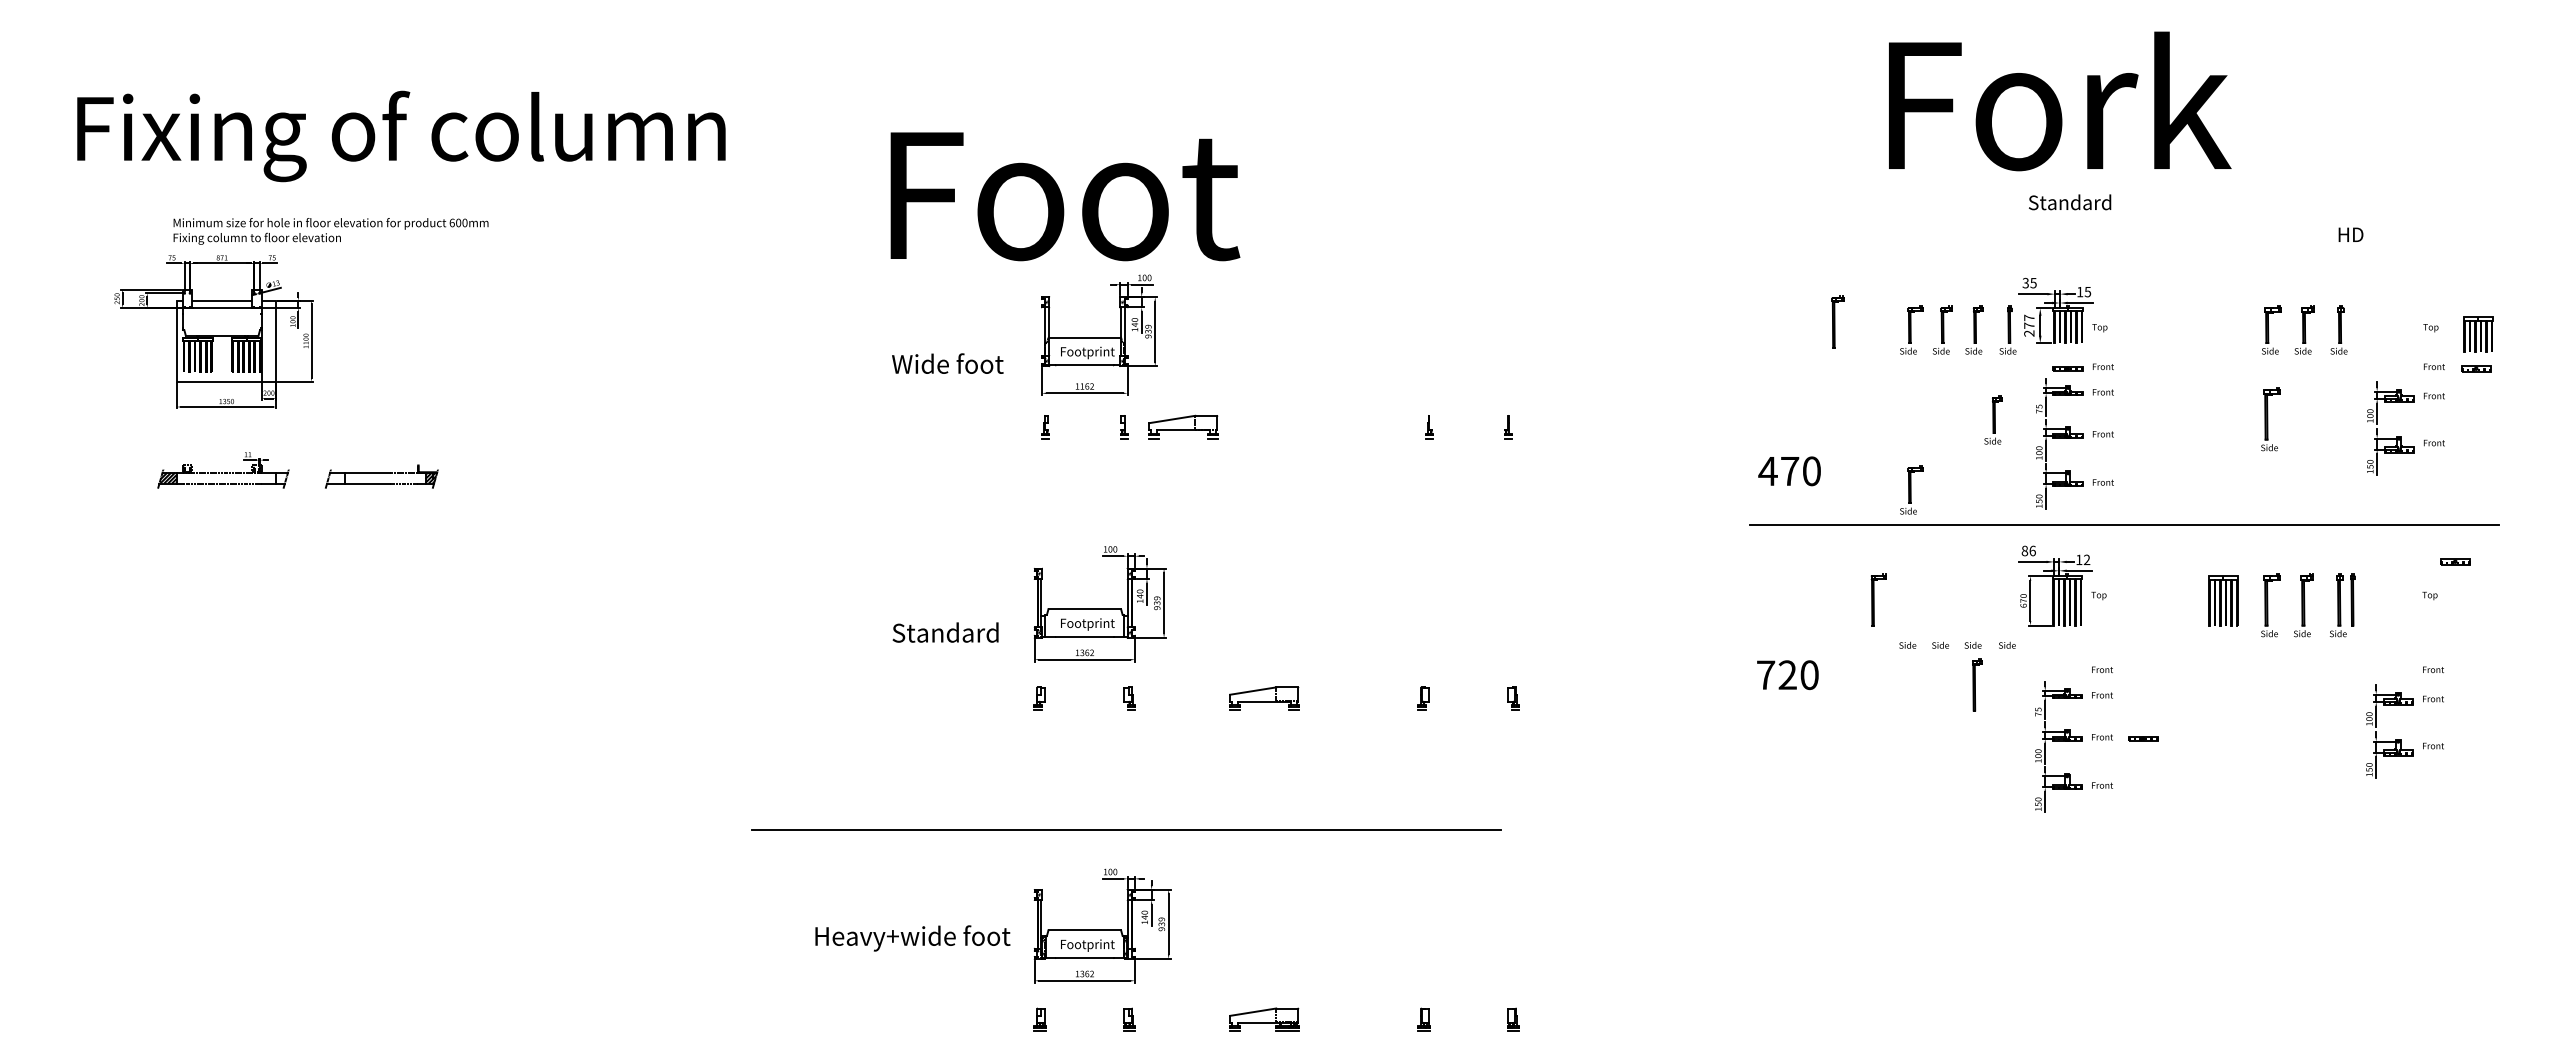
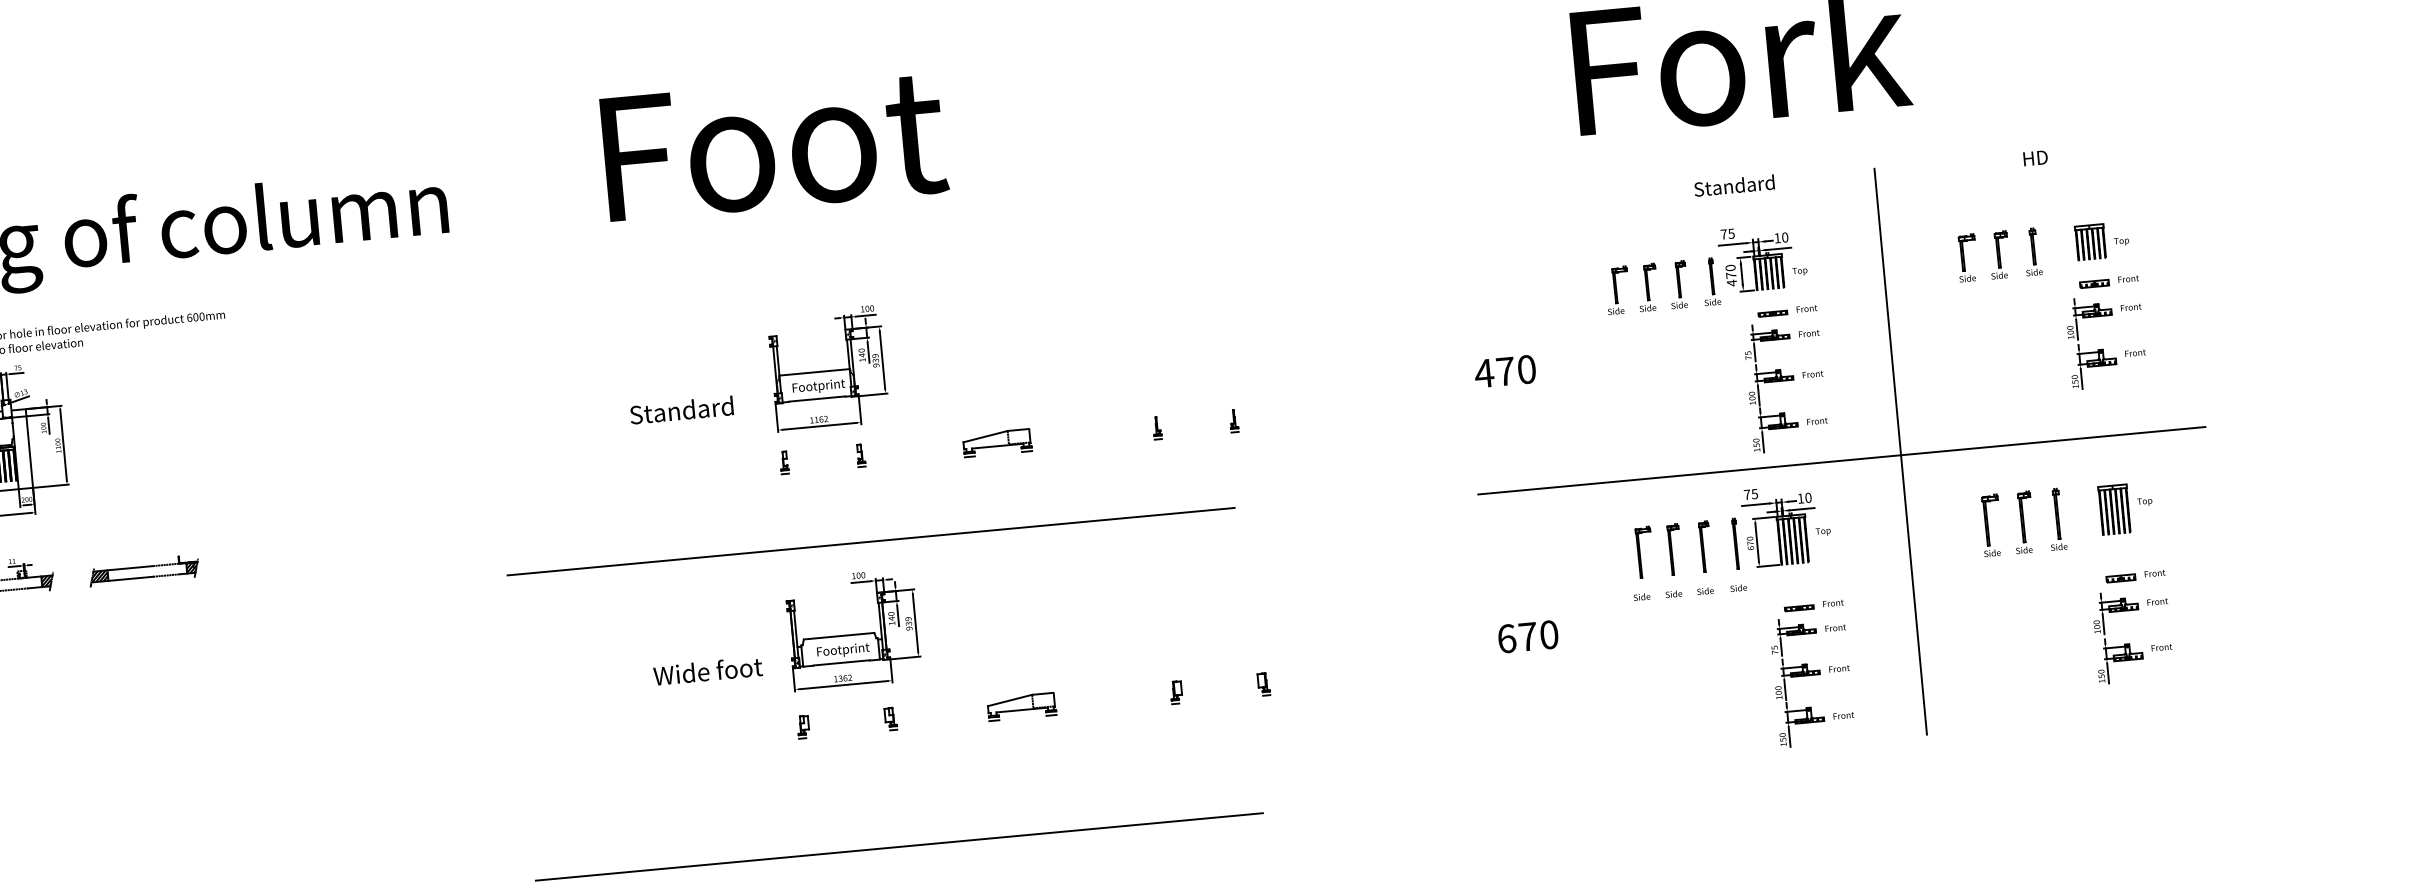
text: (1065, 196) -> (774, 145), moved
text: (2070, 202) -> (1734, 185), moved
text: (2025, 282) -> (1723, 233), 35 -> 75
text: (2087, 291) -> (1784, 237), 15 -> 10
part: (1837, 321) -> (1674, 549), moved
text: (2029, 325) -> (1731, 275), 277 -> 470
part: (2478, 334) -> (2090, 241), moved
text: (947, 363) -> (683, 409), Wide foot -> Standard
part: (2476, 368) -> (2094, 283), moved
part: (1993, 419) -> (1704, 369), removed
part: (2270, 419) -> (1974, 344), removed
part: (1183, 426) -> (997, 442), moved
text: (1789, 471) -> (1505, 371), moved
hatch: (281, 477) -> (46, 580), added
hatch: (335, 477) -> (99, 575), added
part: (1911, 489) -> (1631, 445), removed
line: (1126, 515) -> (871, 541), added
line: (2185, 521) -> (1900, 451), added
text: (2028, 550) -> (1750, 494), 86 -> 75
text: (2086, 559) -> (1807, 497), 12 -> 10
part: (2455, 561) -> (2121, 578), moved
part: (1878, 599) -> (1644, 551), moved
part: (2352, 599) -> (1735, 543), moved
part: (2223, 600) -> (2114, 509), moved
text: (947, 632) -> (707, 671), Standard -> Wide foot
text: (1776, 675) -> (1517, 638), 720 -> 670
part: (1977, 684) -> (1705, 546), moved
part: (2143, 738) -> (1799, 608), moved

